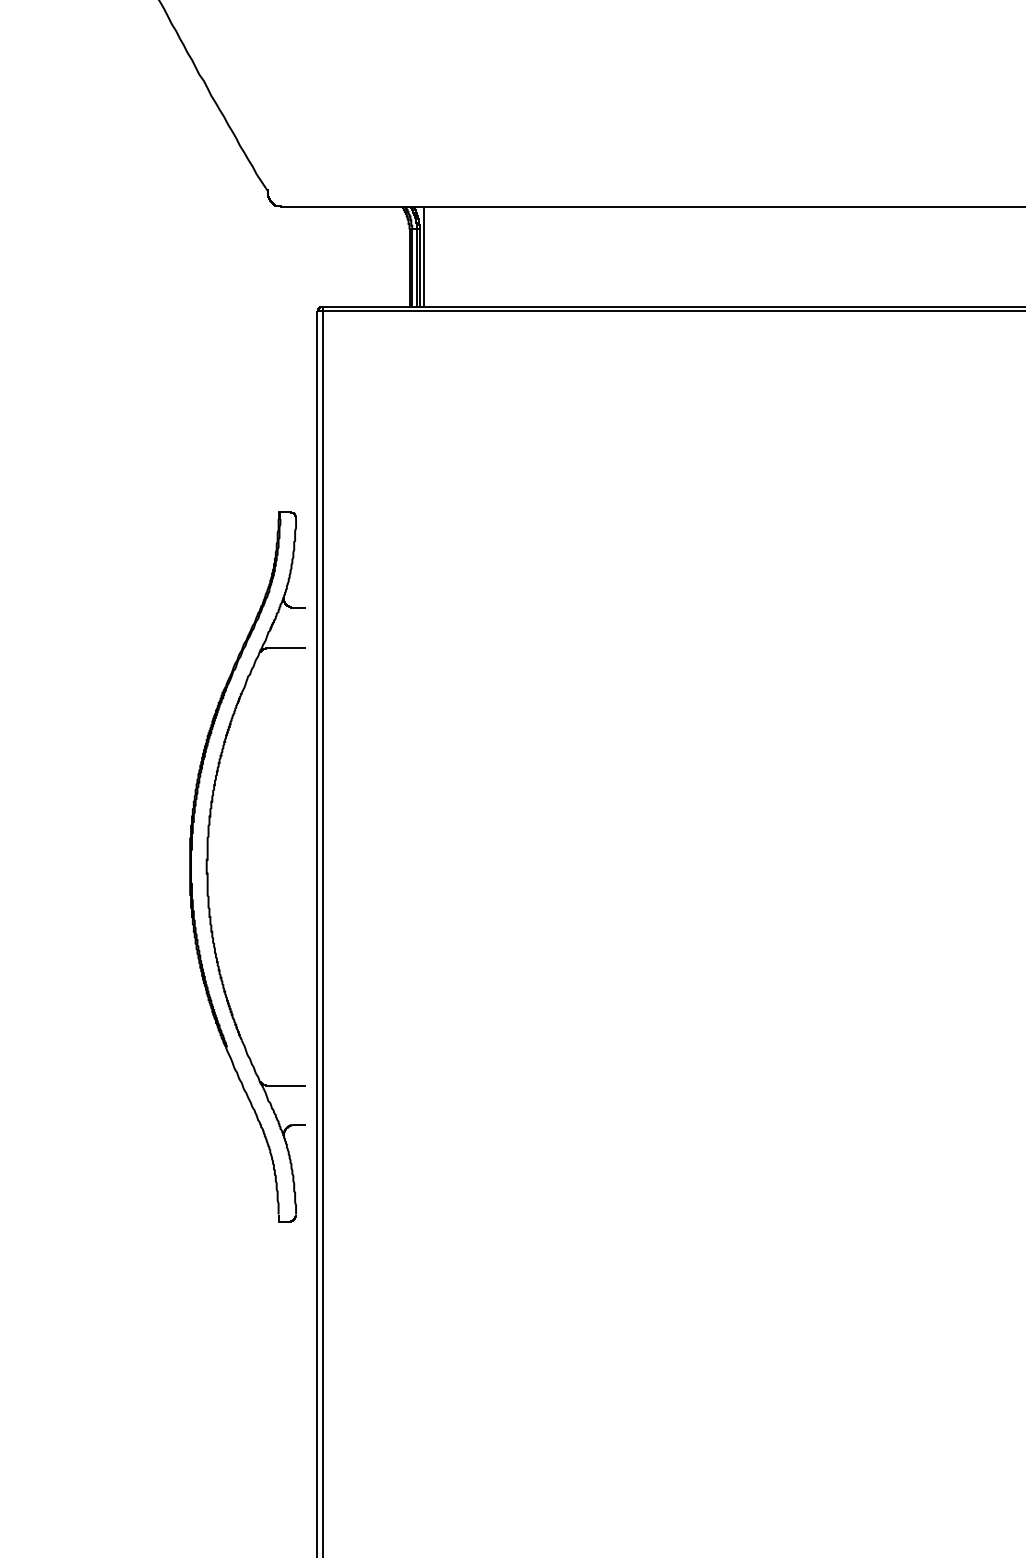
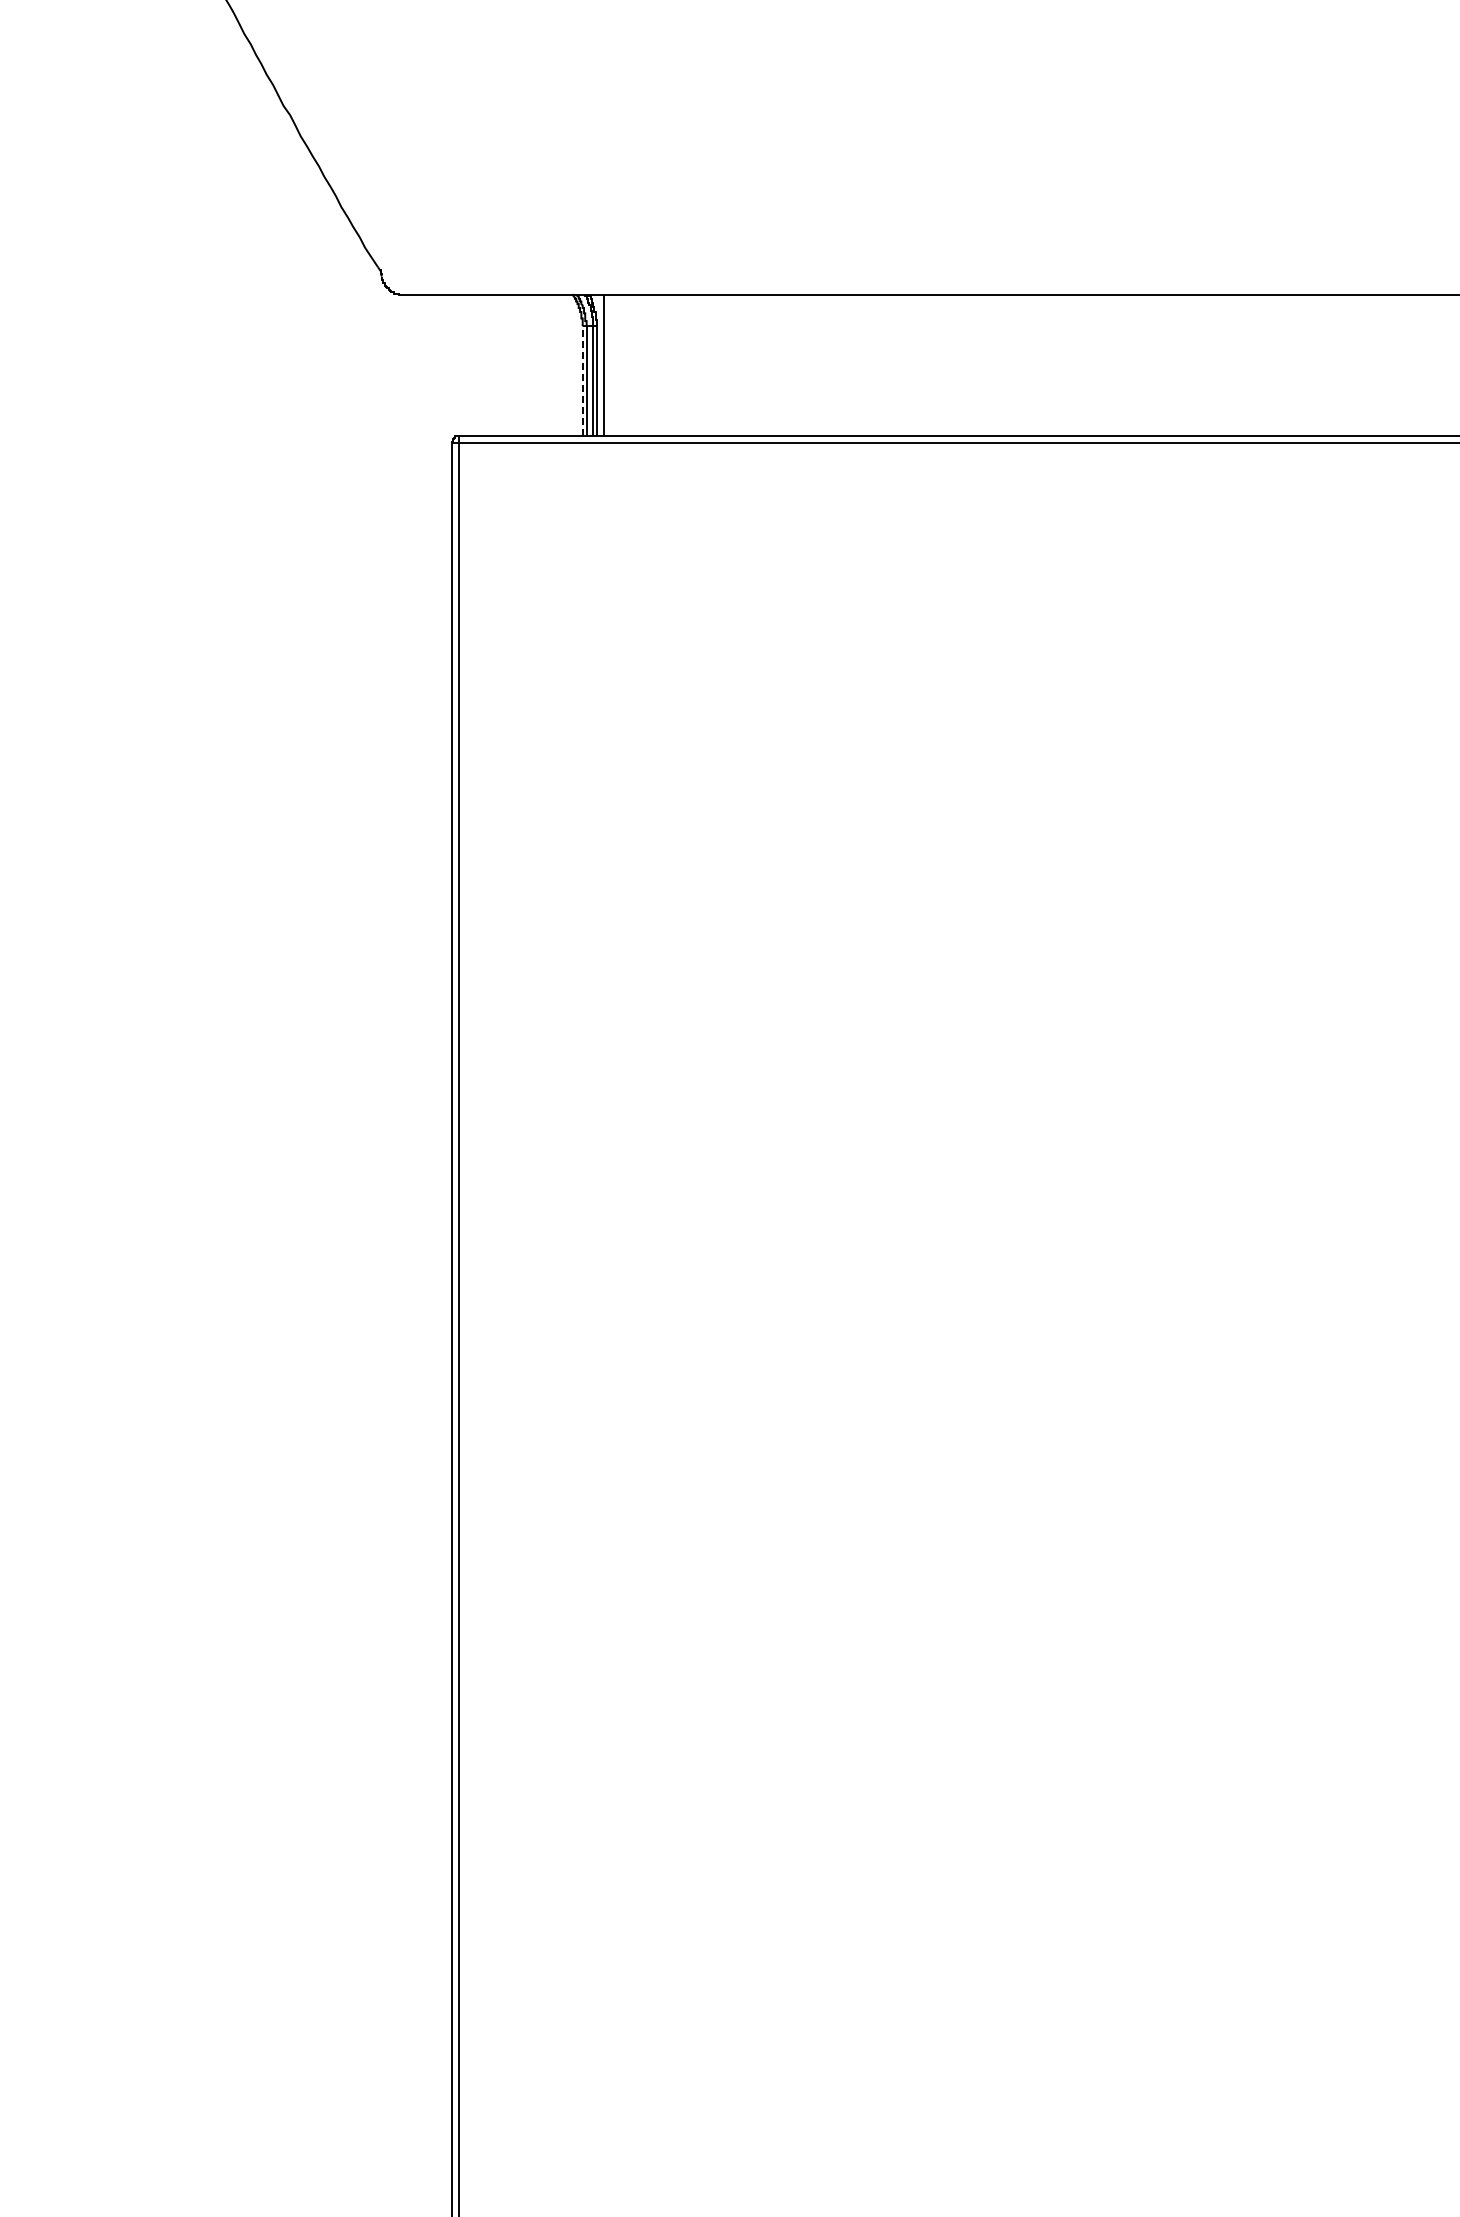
line: (409, 267) -> (582, 380), solid -> dashed
part: (208, 860) -> (296, 1224), removed

